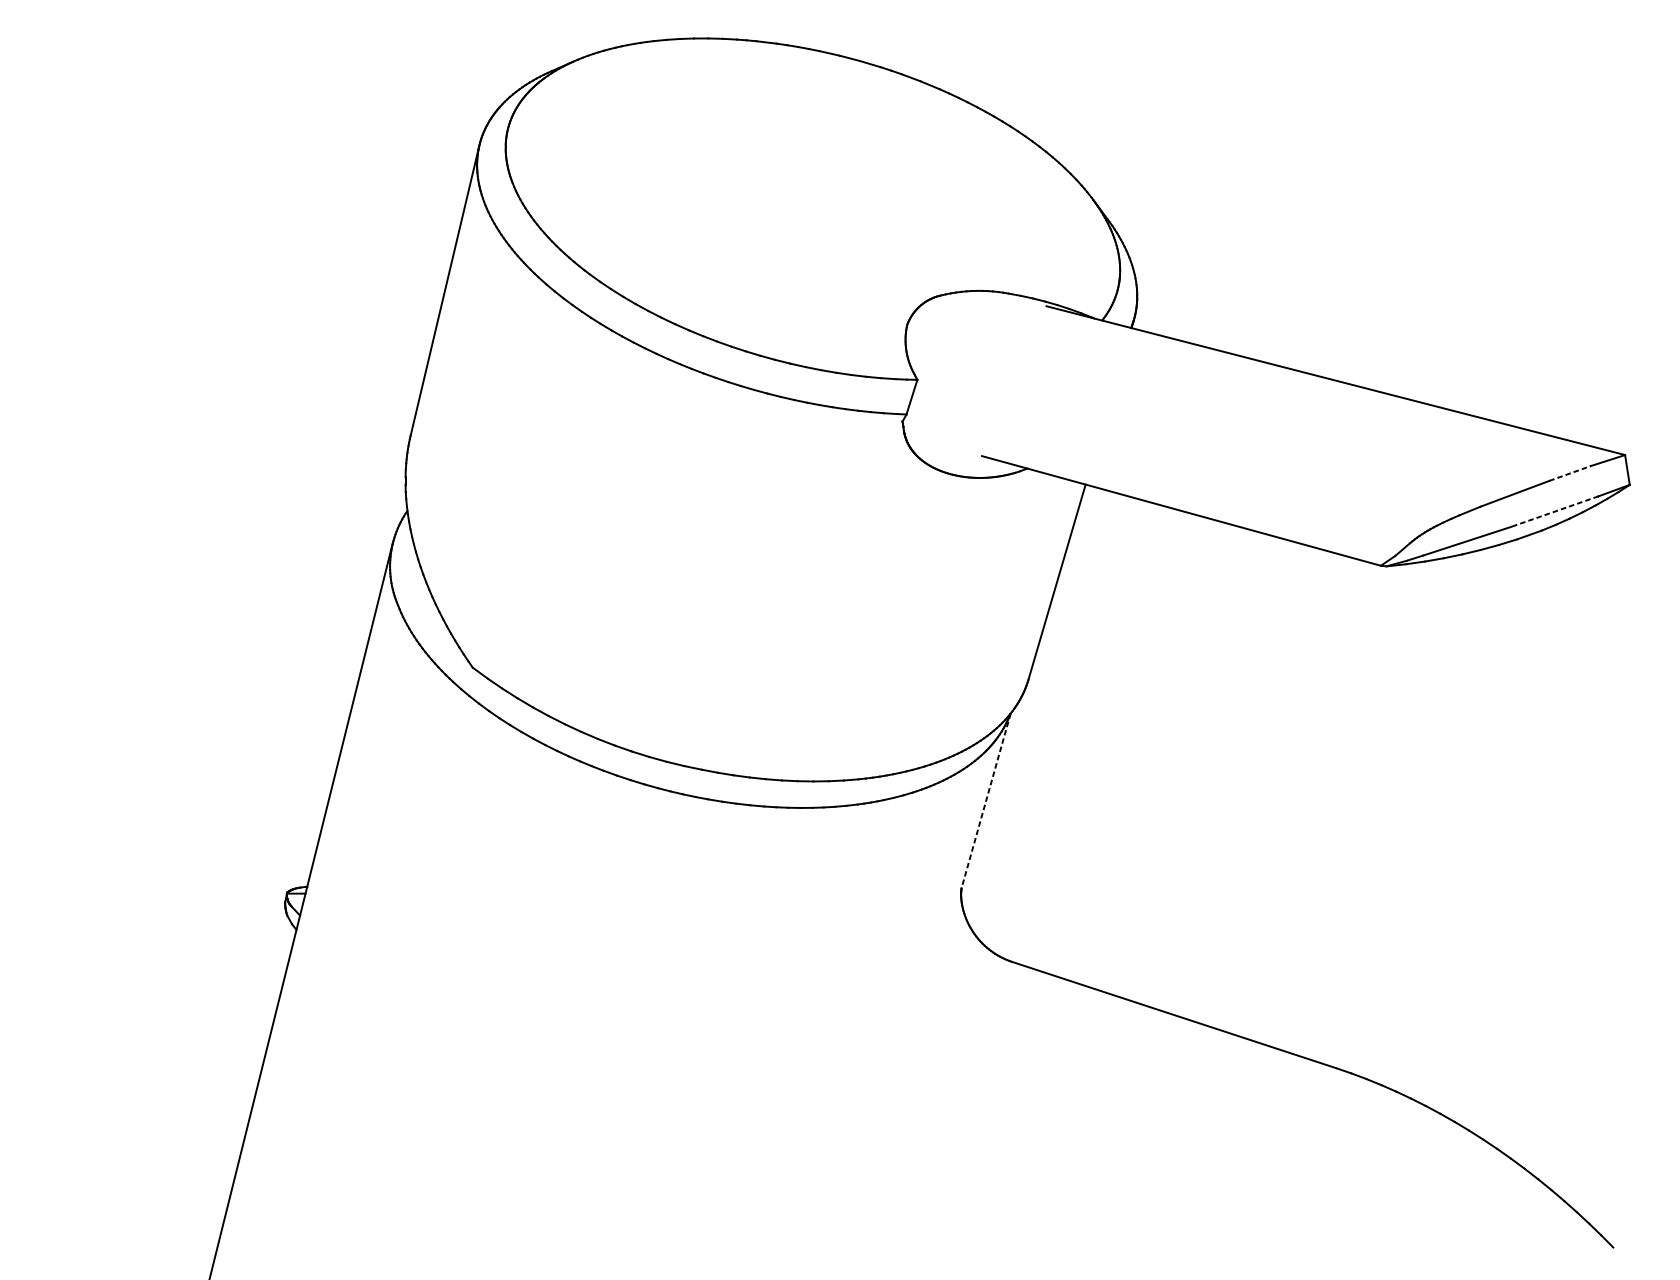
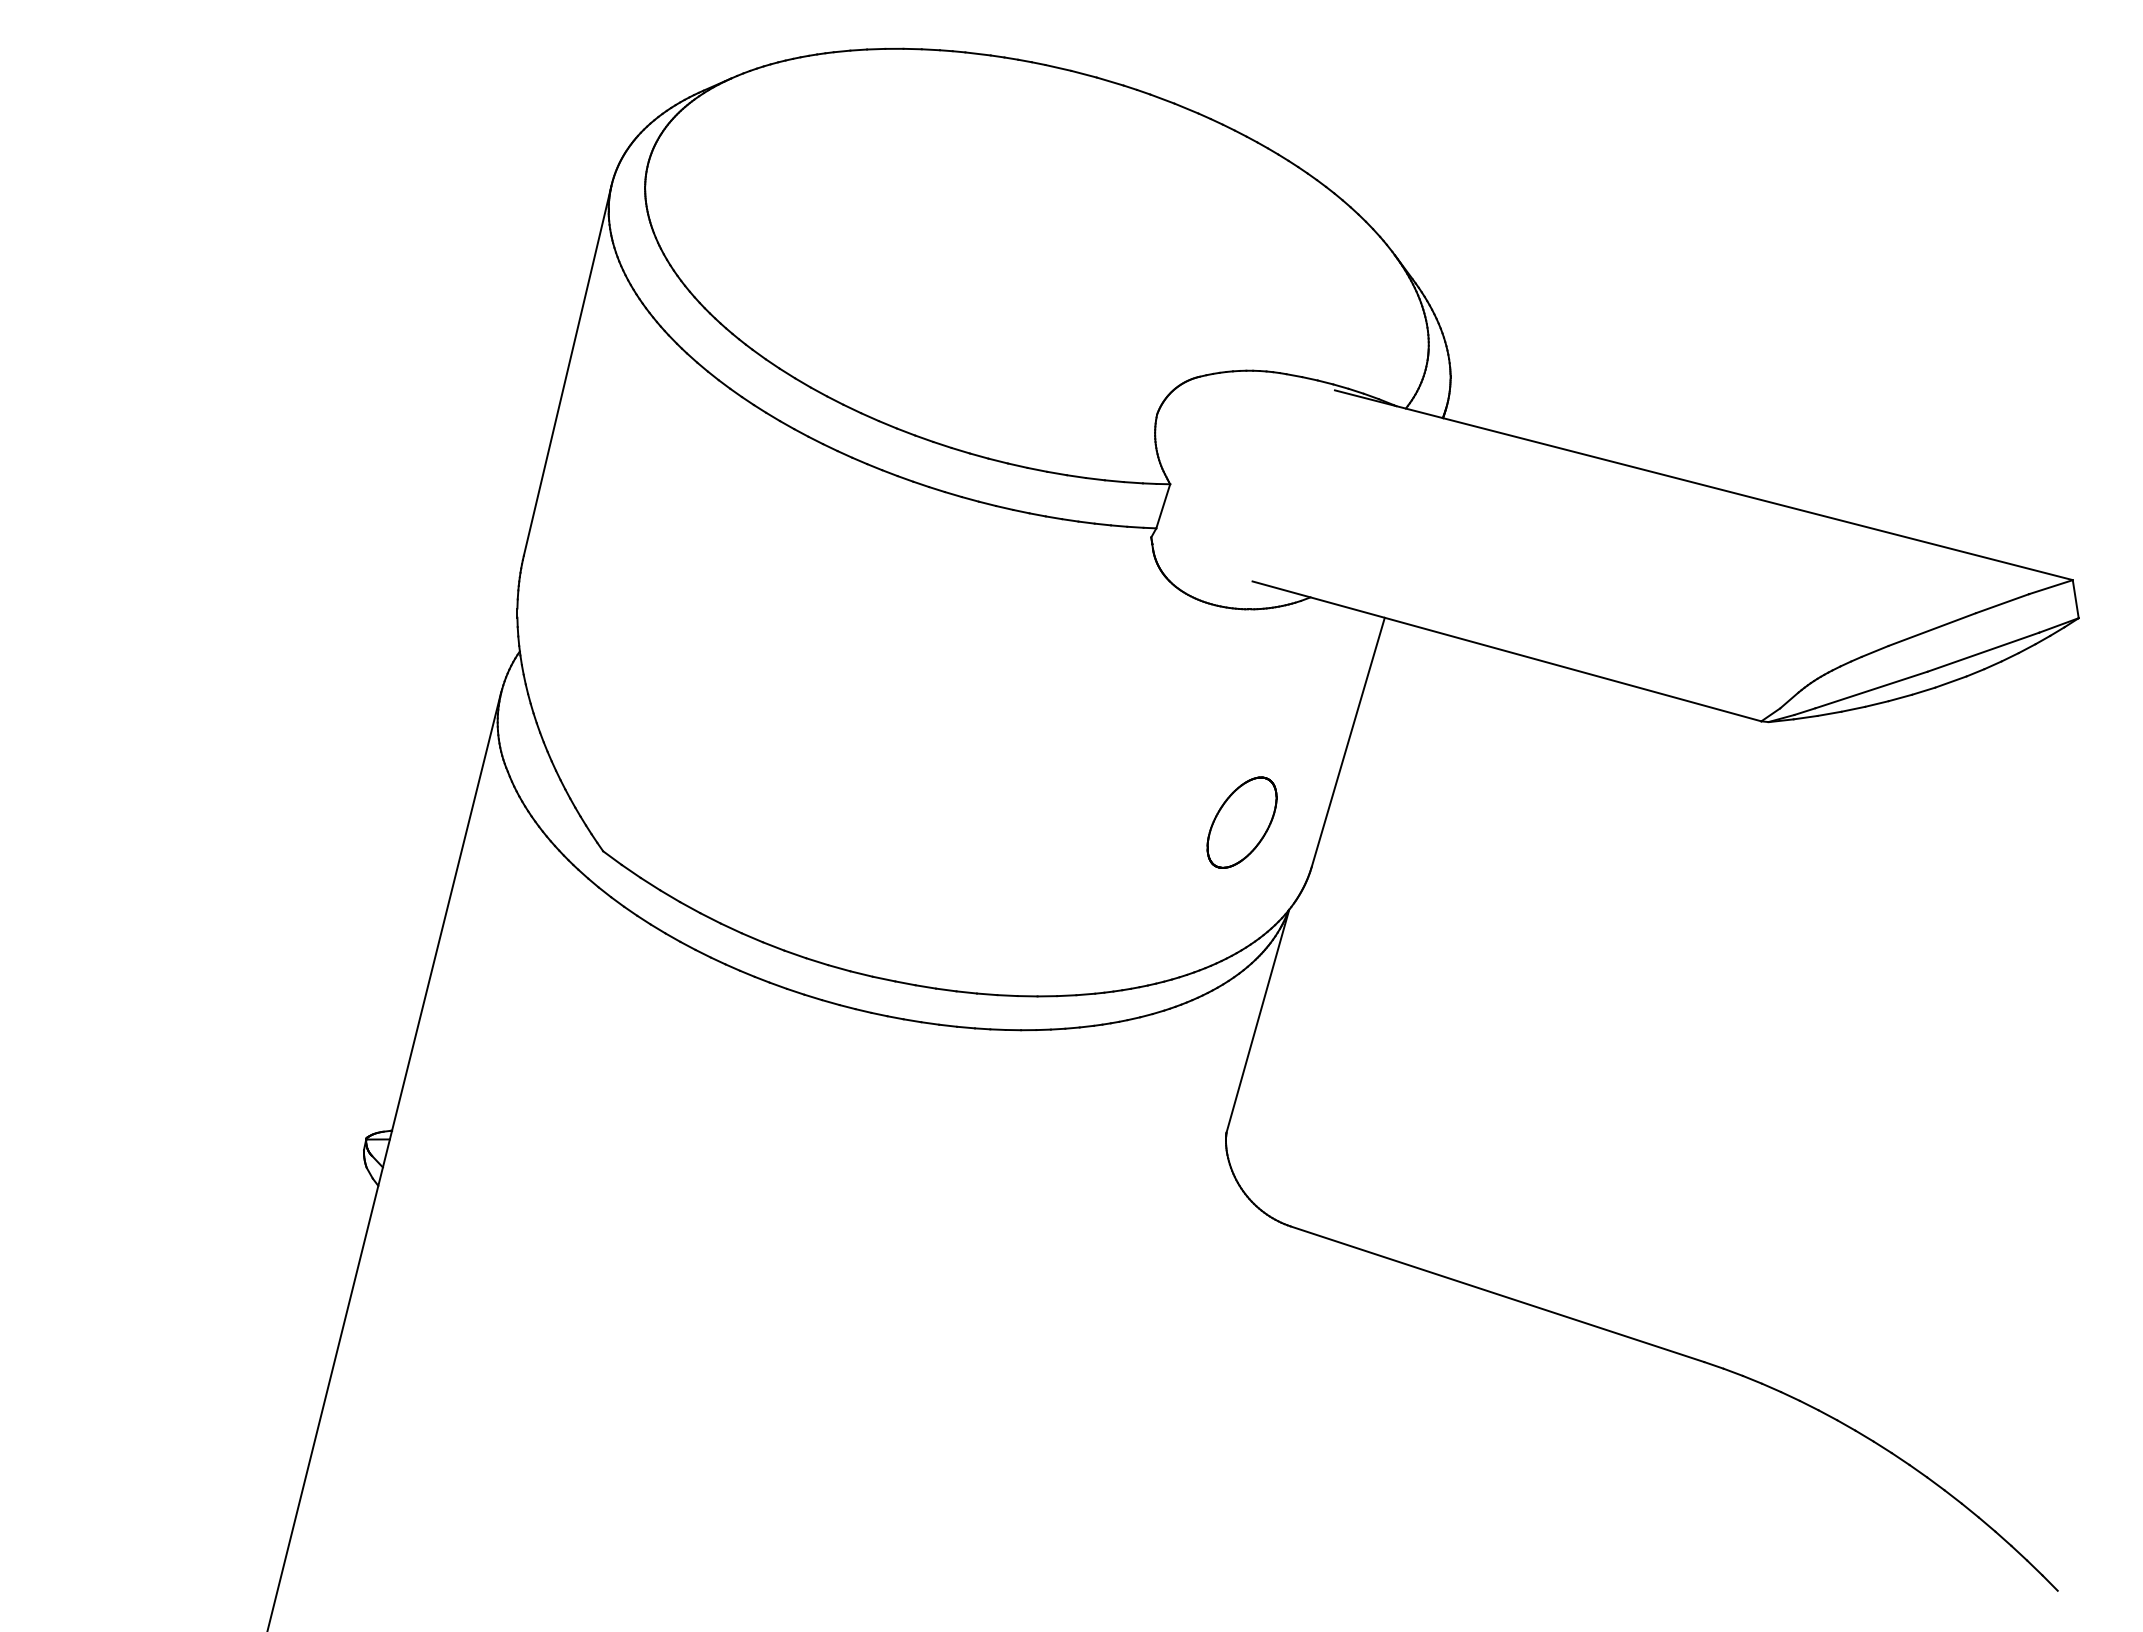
line: (1570, 473) -> (2003, 603), dashed -> solid
line: (1554, 511) -> (1982, 652), dashed -> solid
part: (973, 645) -> (1241, 822), added
line: (985, 801) -> (1257, 1021), dashed -> solid

